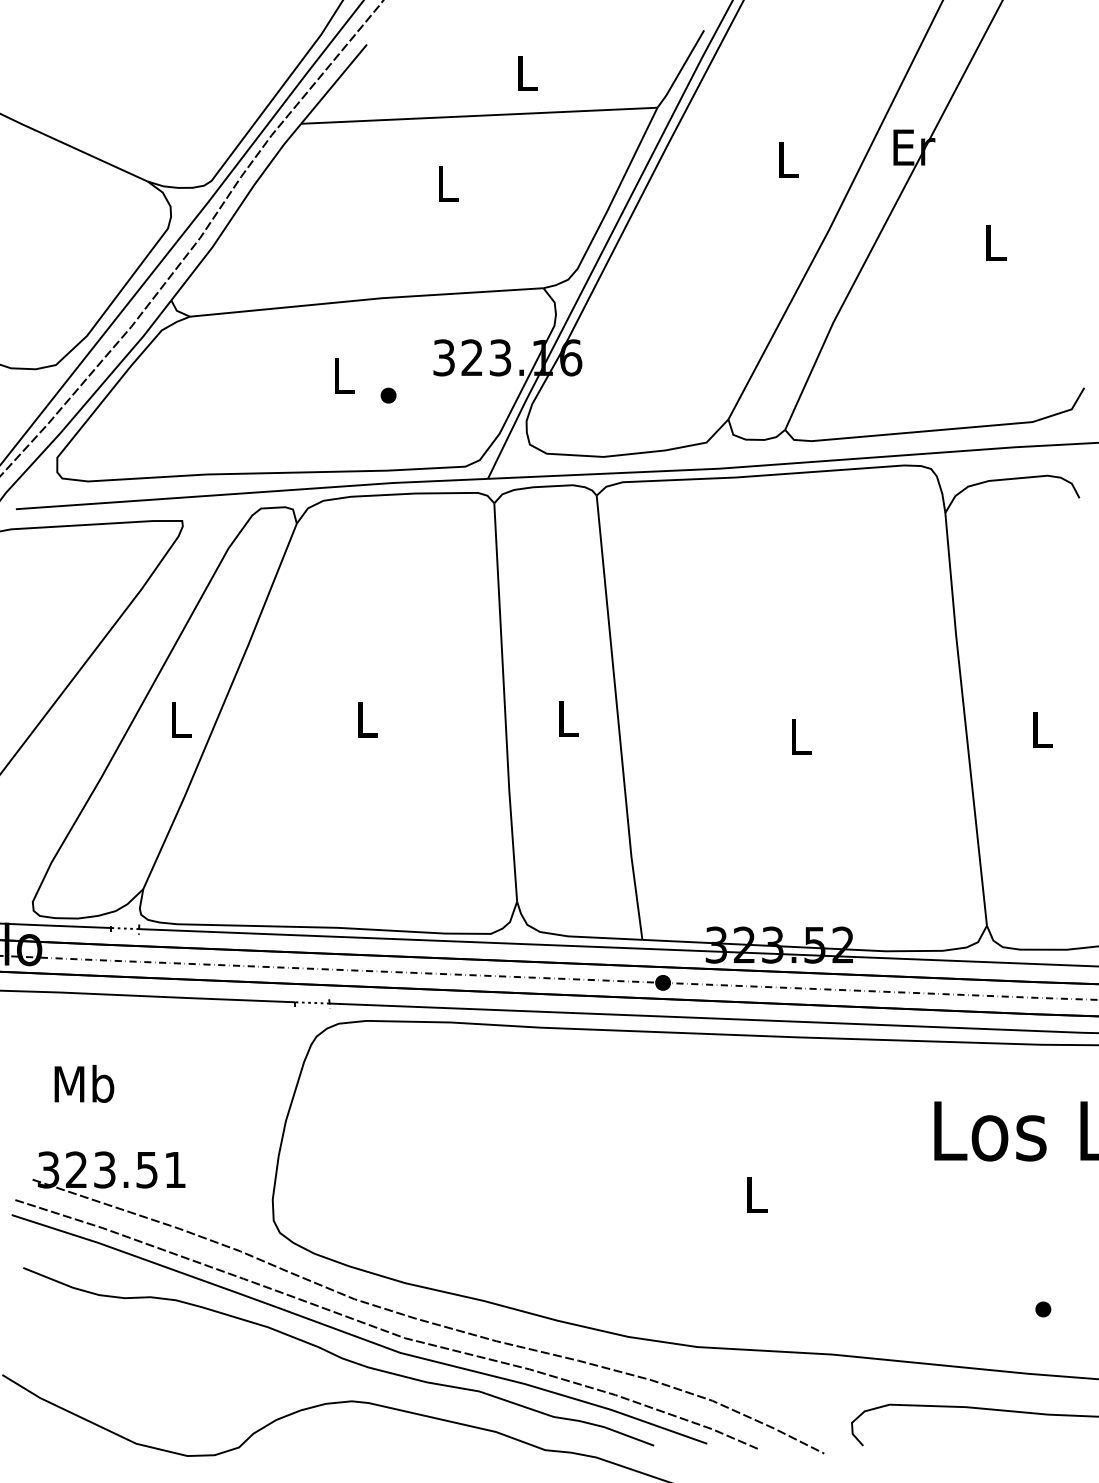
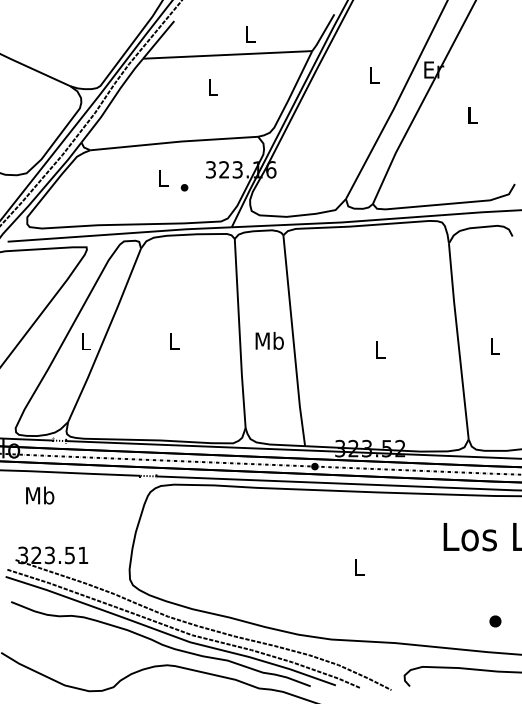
text: (567, 717) -> (269, 340), L -> Mb
text: (85, 1083) -> (40, 495), moved
part: (1043, 1309) -> (495, 621), size x1.6

